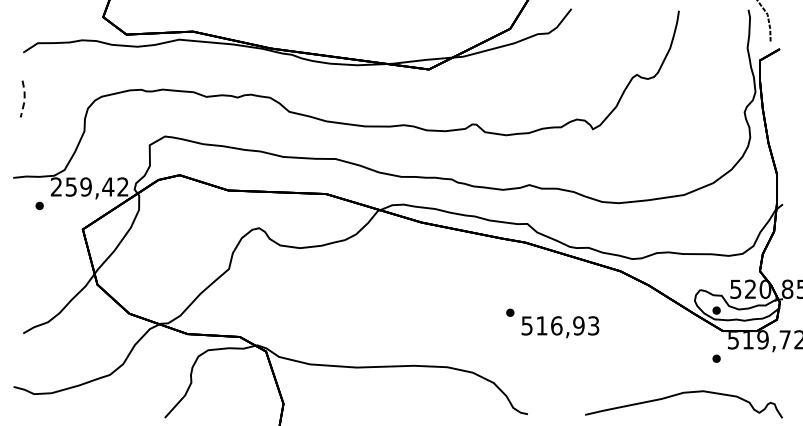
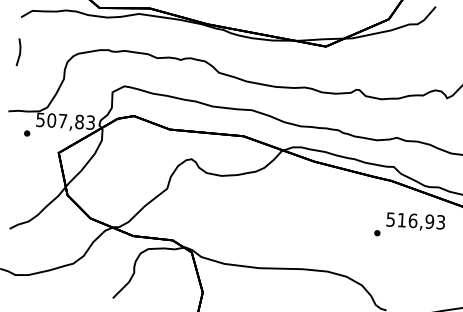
line: (24, 99) -> (20, 52), dashed -> solid
text: (89, 186) -> (65, 120), 259,42 -> 507,83
text: (560, 327) -> (415, 222), moved

